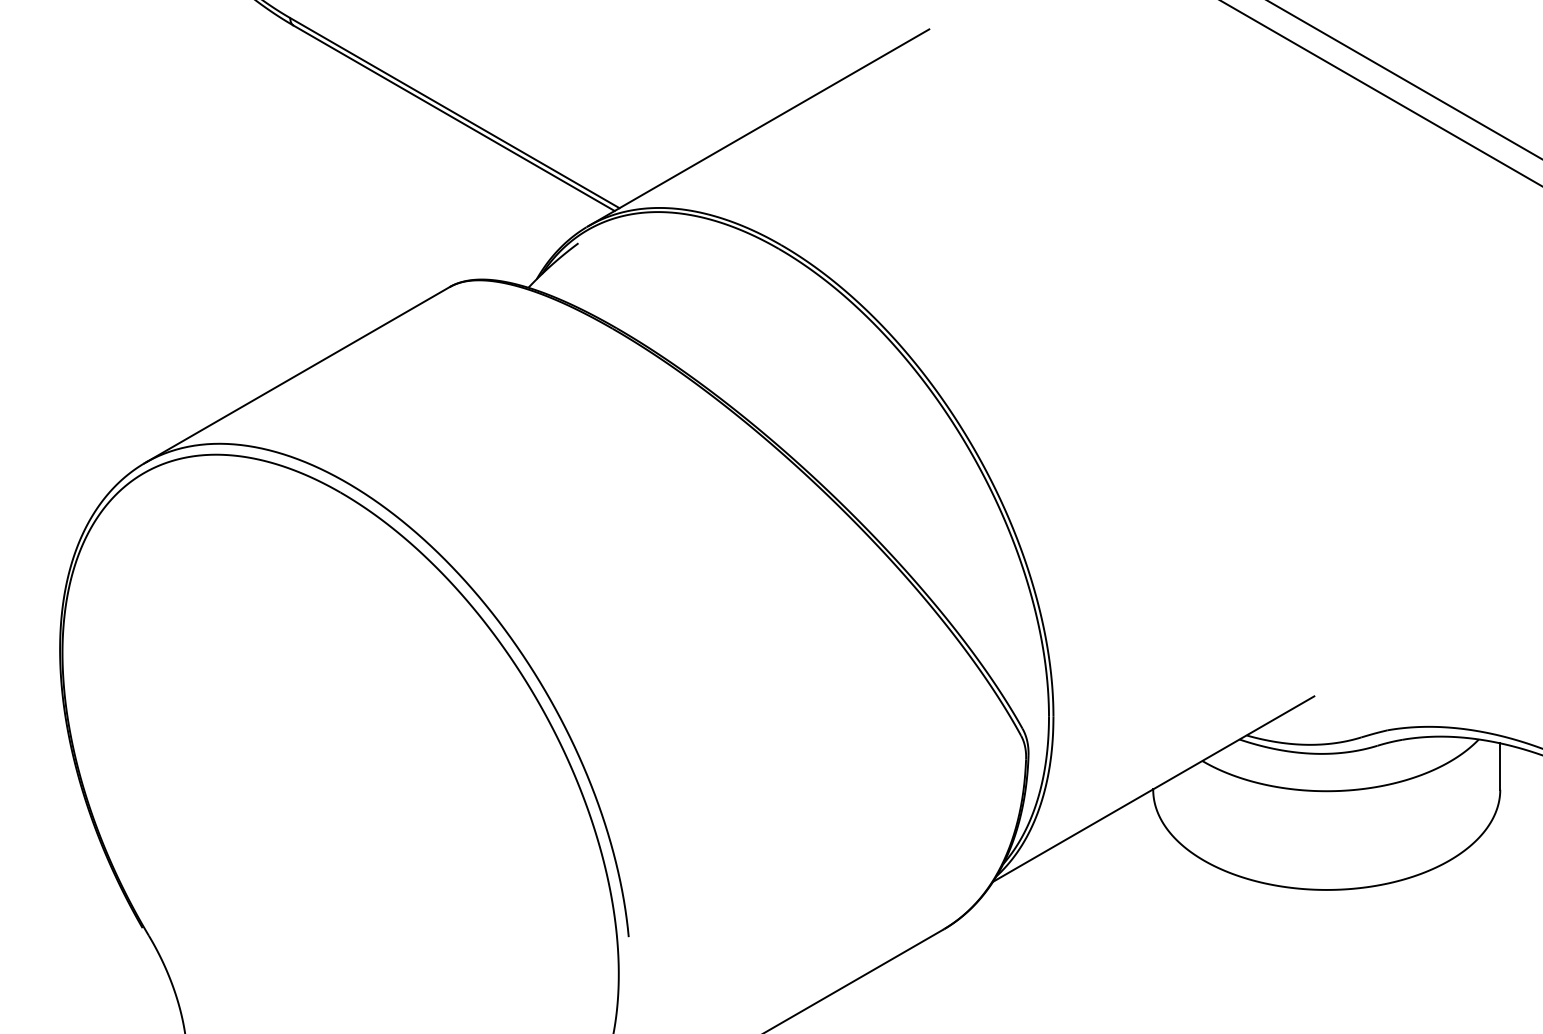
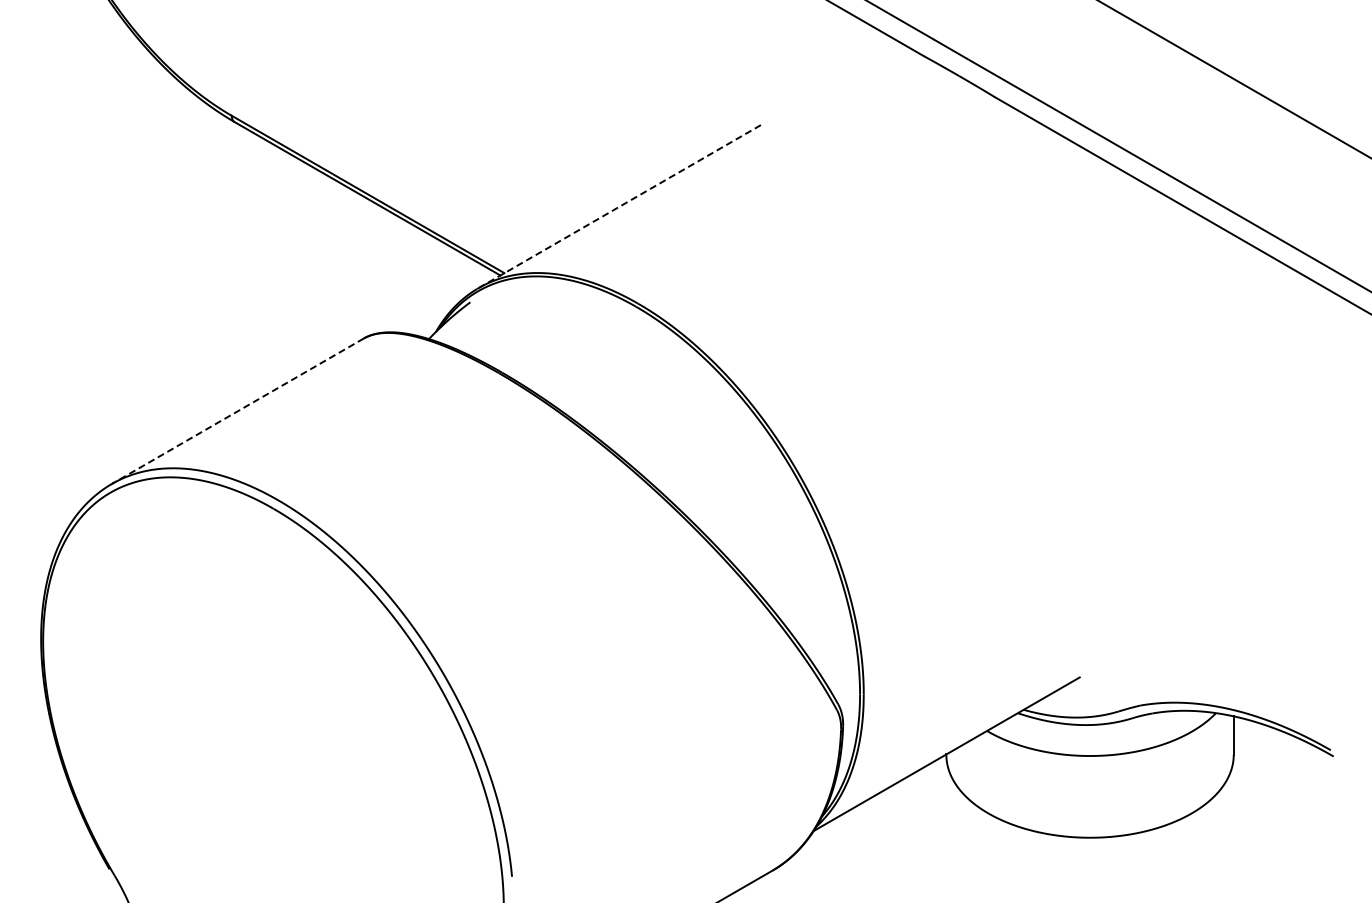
line: (758, 127) -> (619, 206), solid -> dashed
line: (297, 375) -> (237, 411), solid -> dashed

